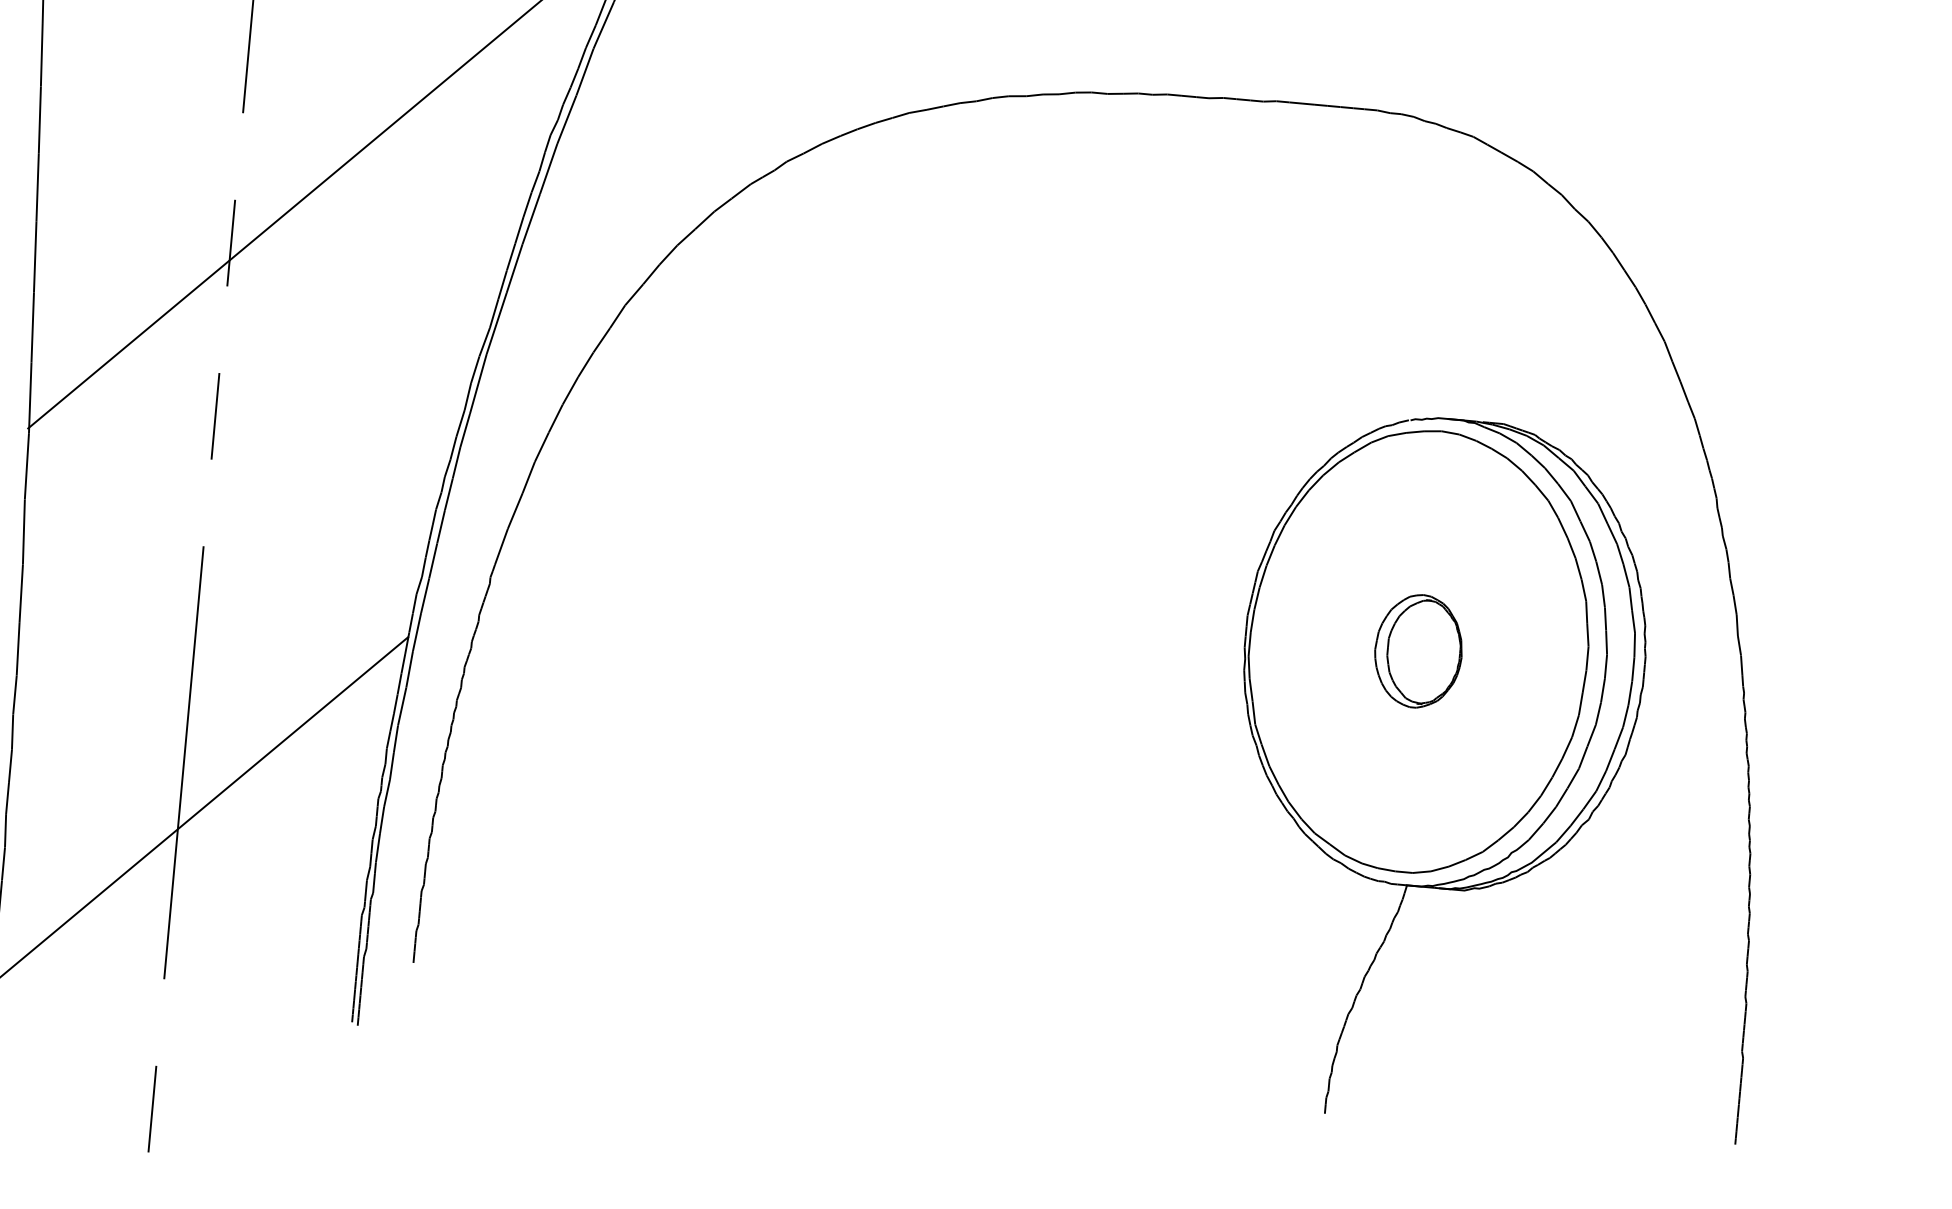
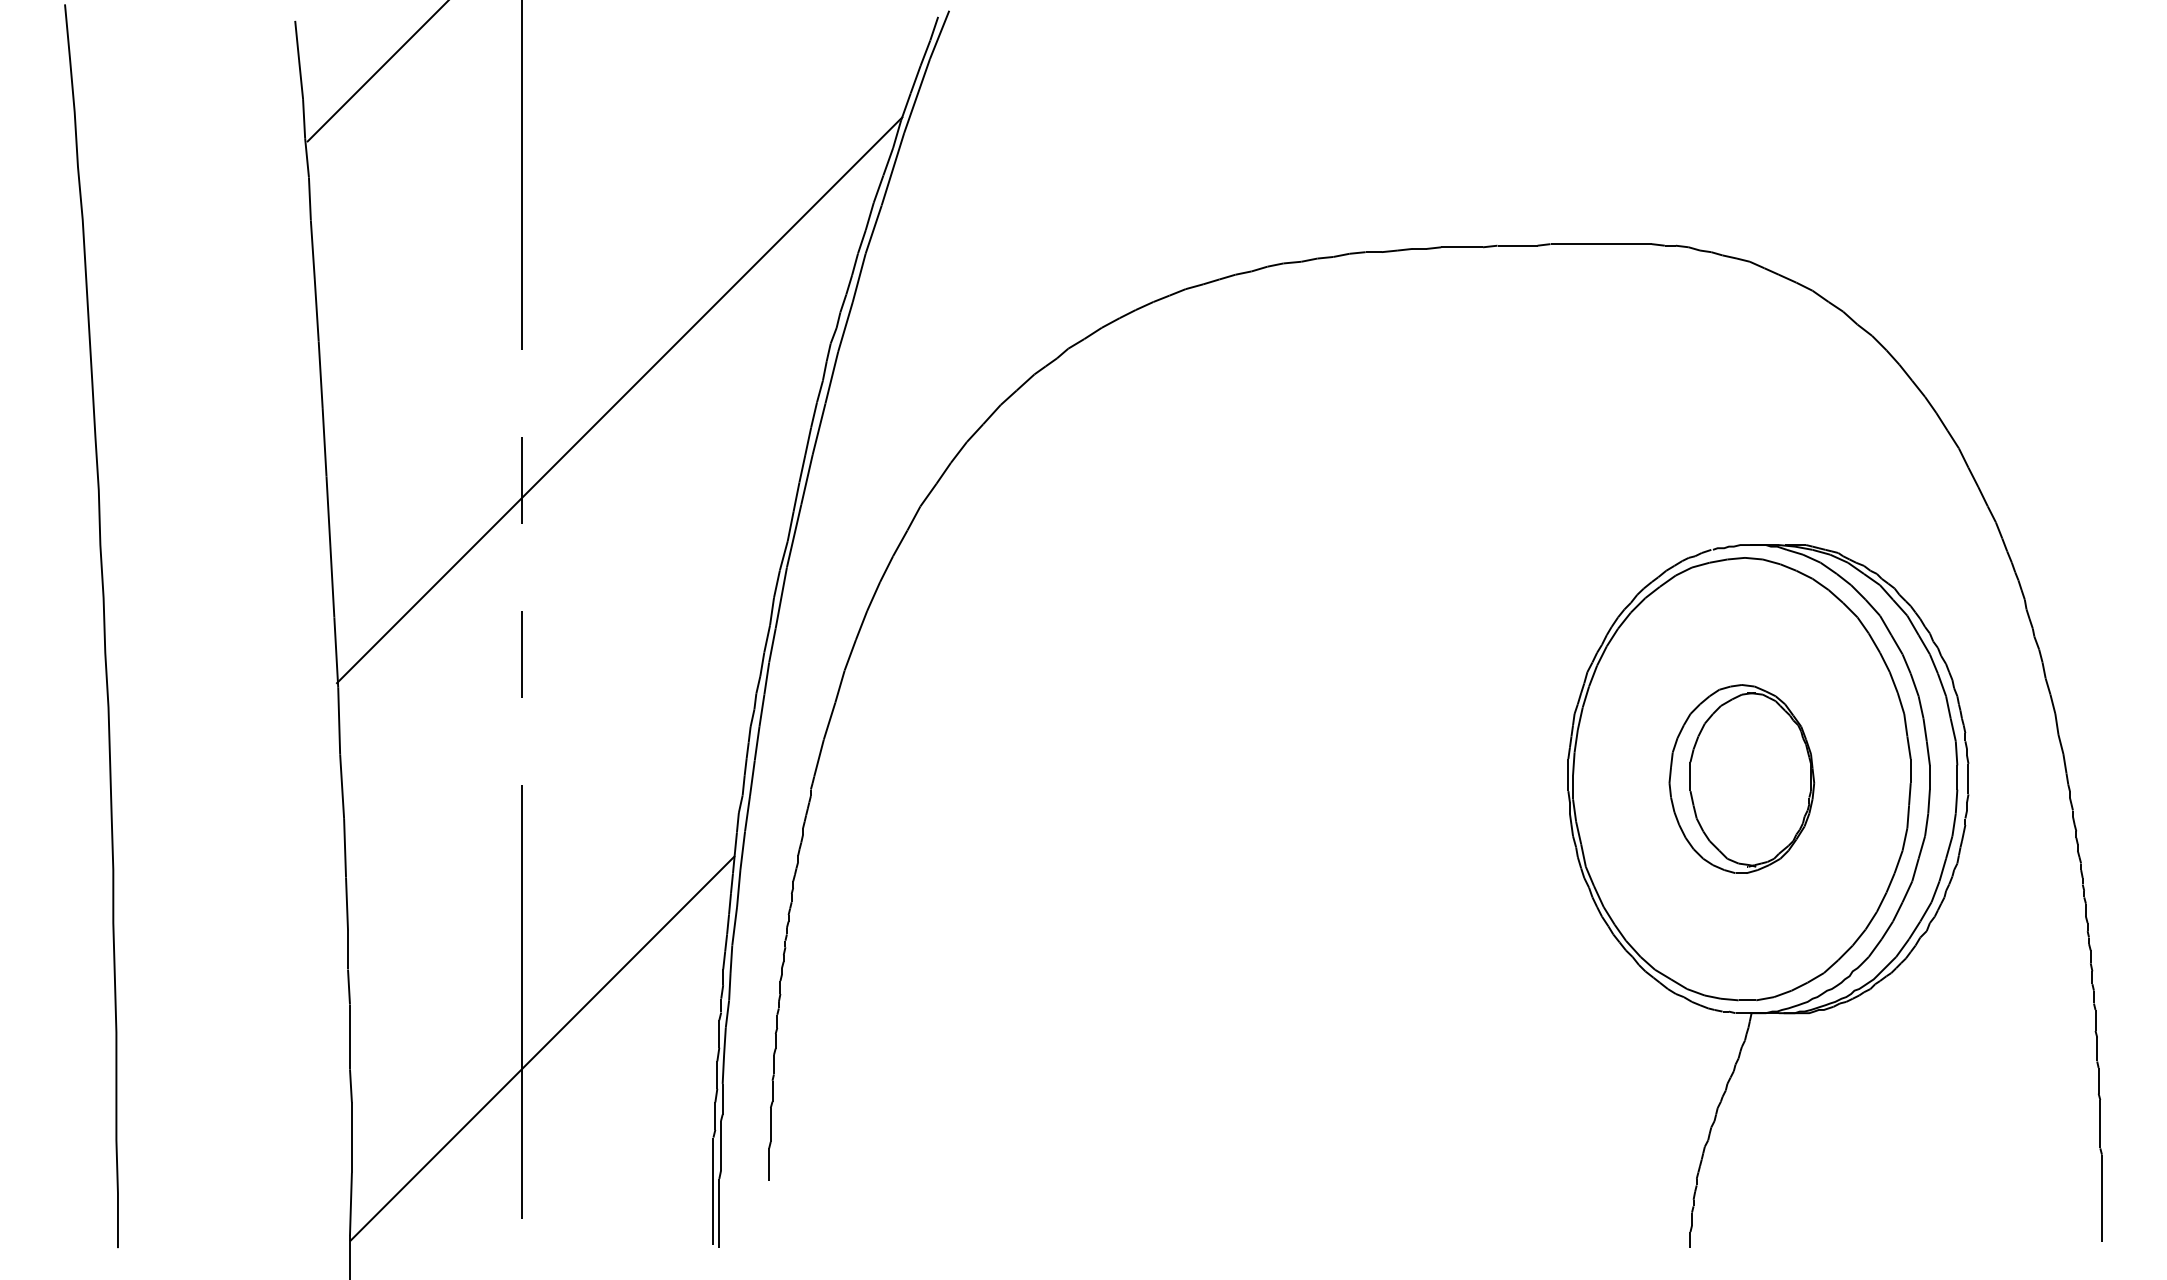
part: (1418, 650) -> (1741, 778), size x1.67

